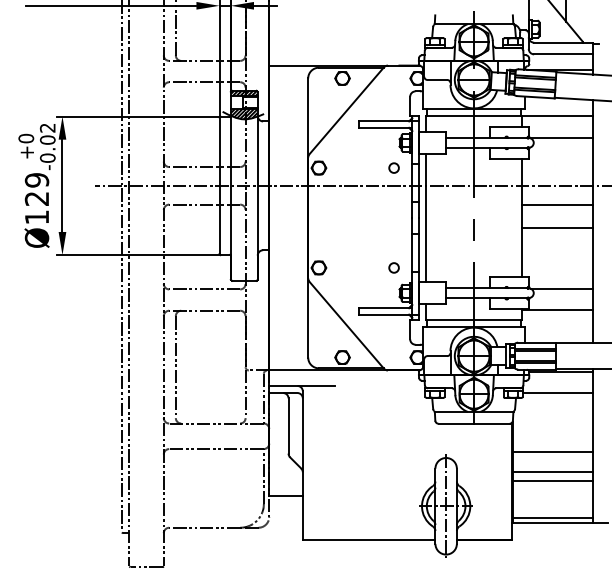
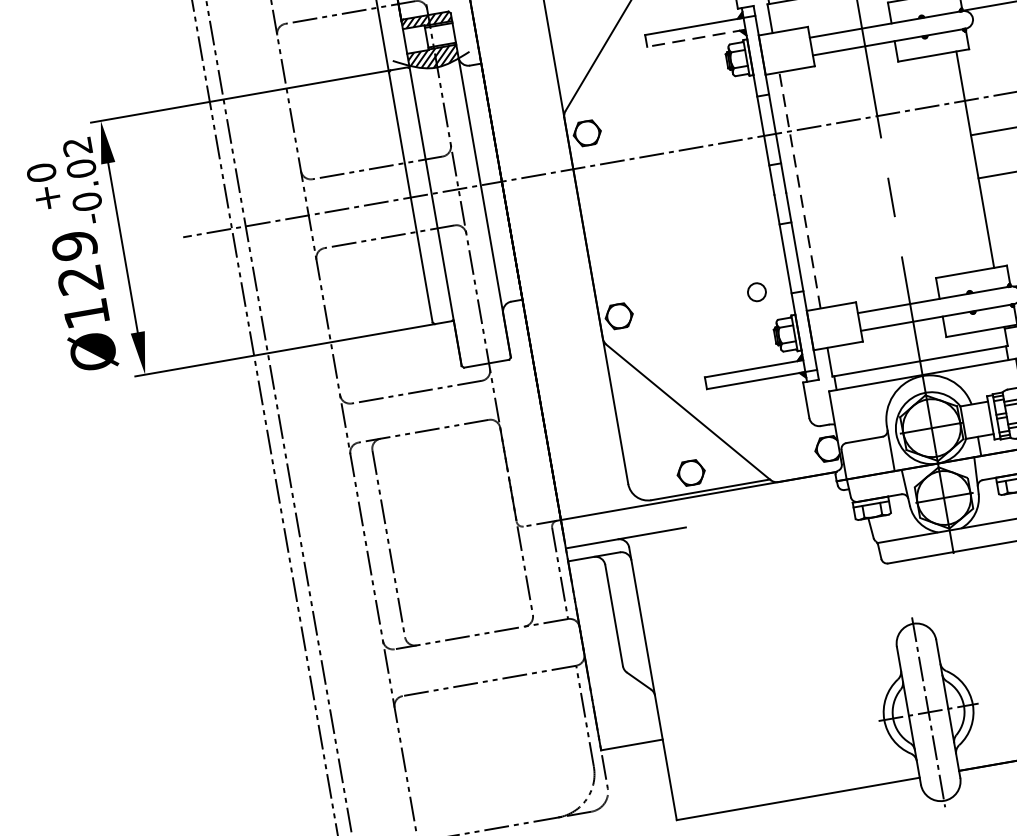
line: (385, 127) -> (696, 37), solid -> dashed
circle: (393, 167) -> (723, 108), removed
line: (426, 217) -> (800, 189), solid -> dashed

